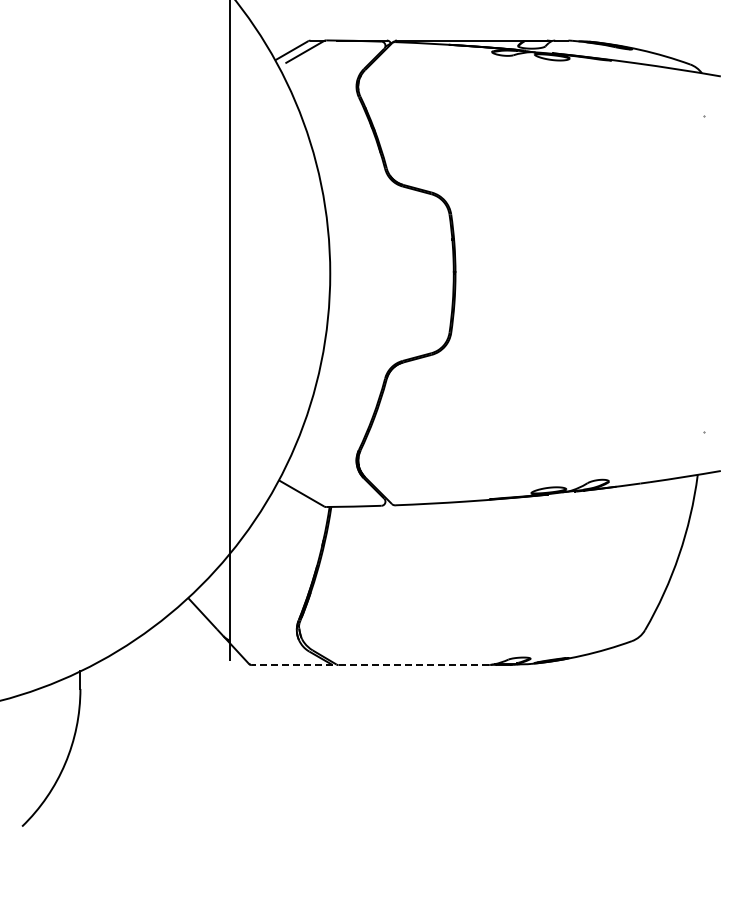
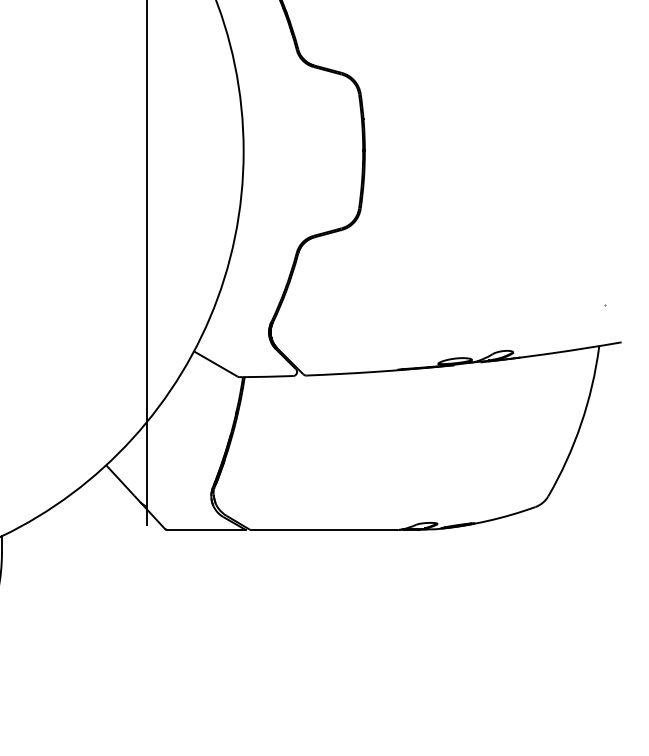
line: (291, 665) -> (206, 530), dashed -> solid
line: (413, 665) -> (324, 530), dashed -> solid

